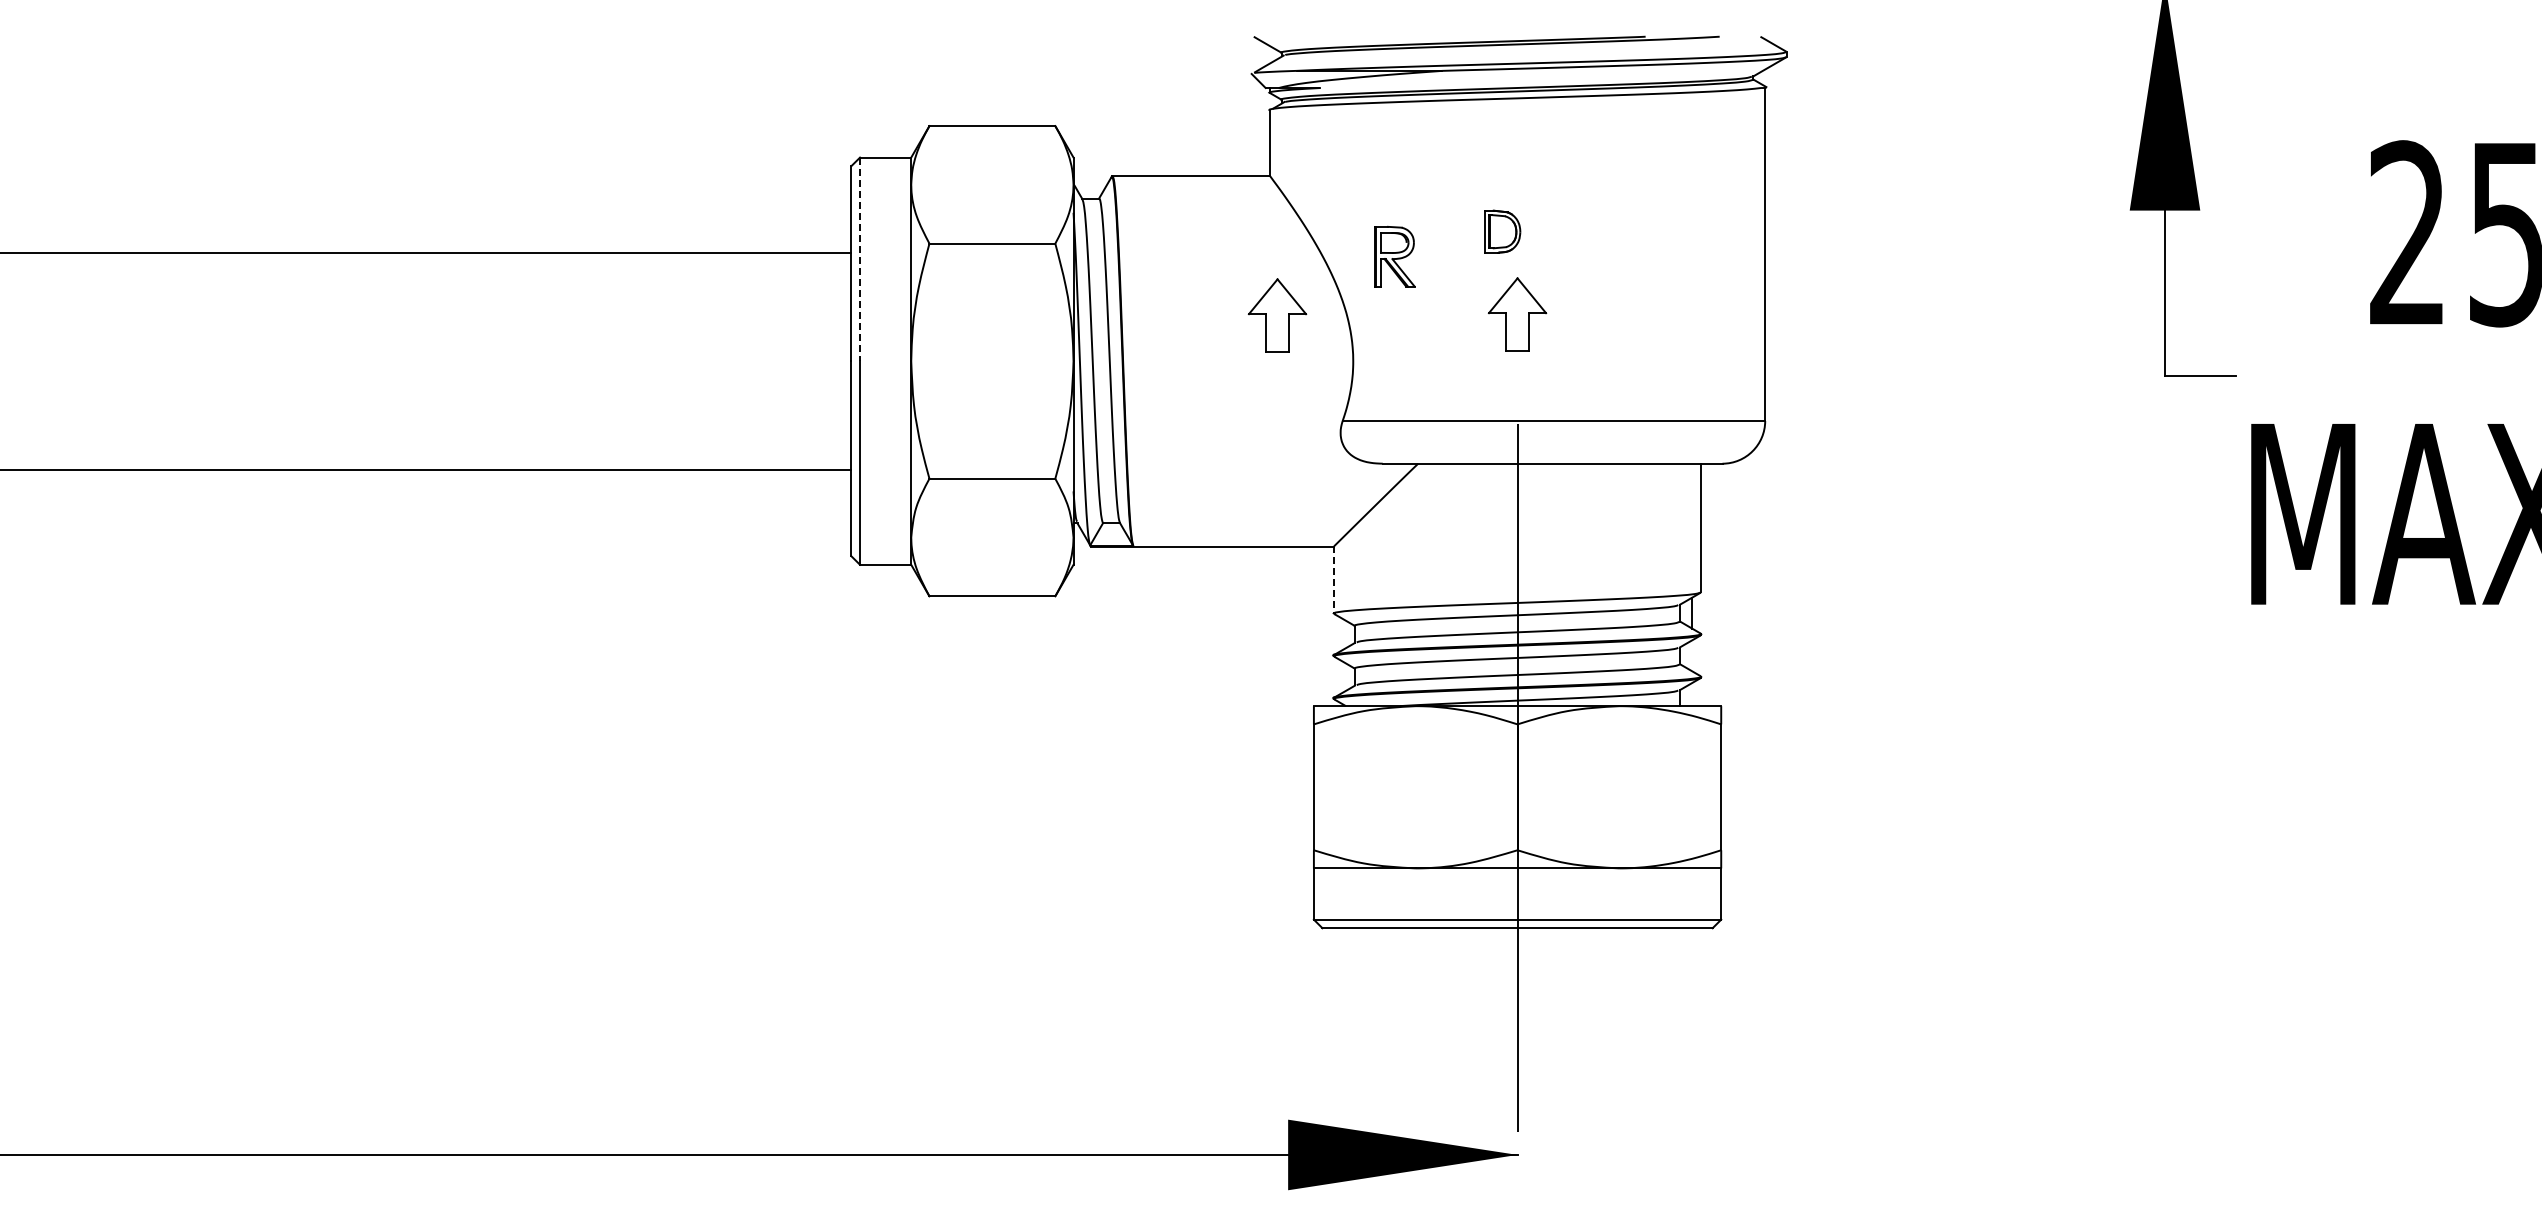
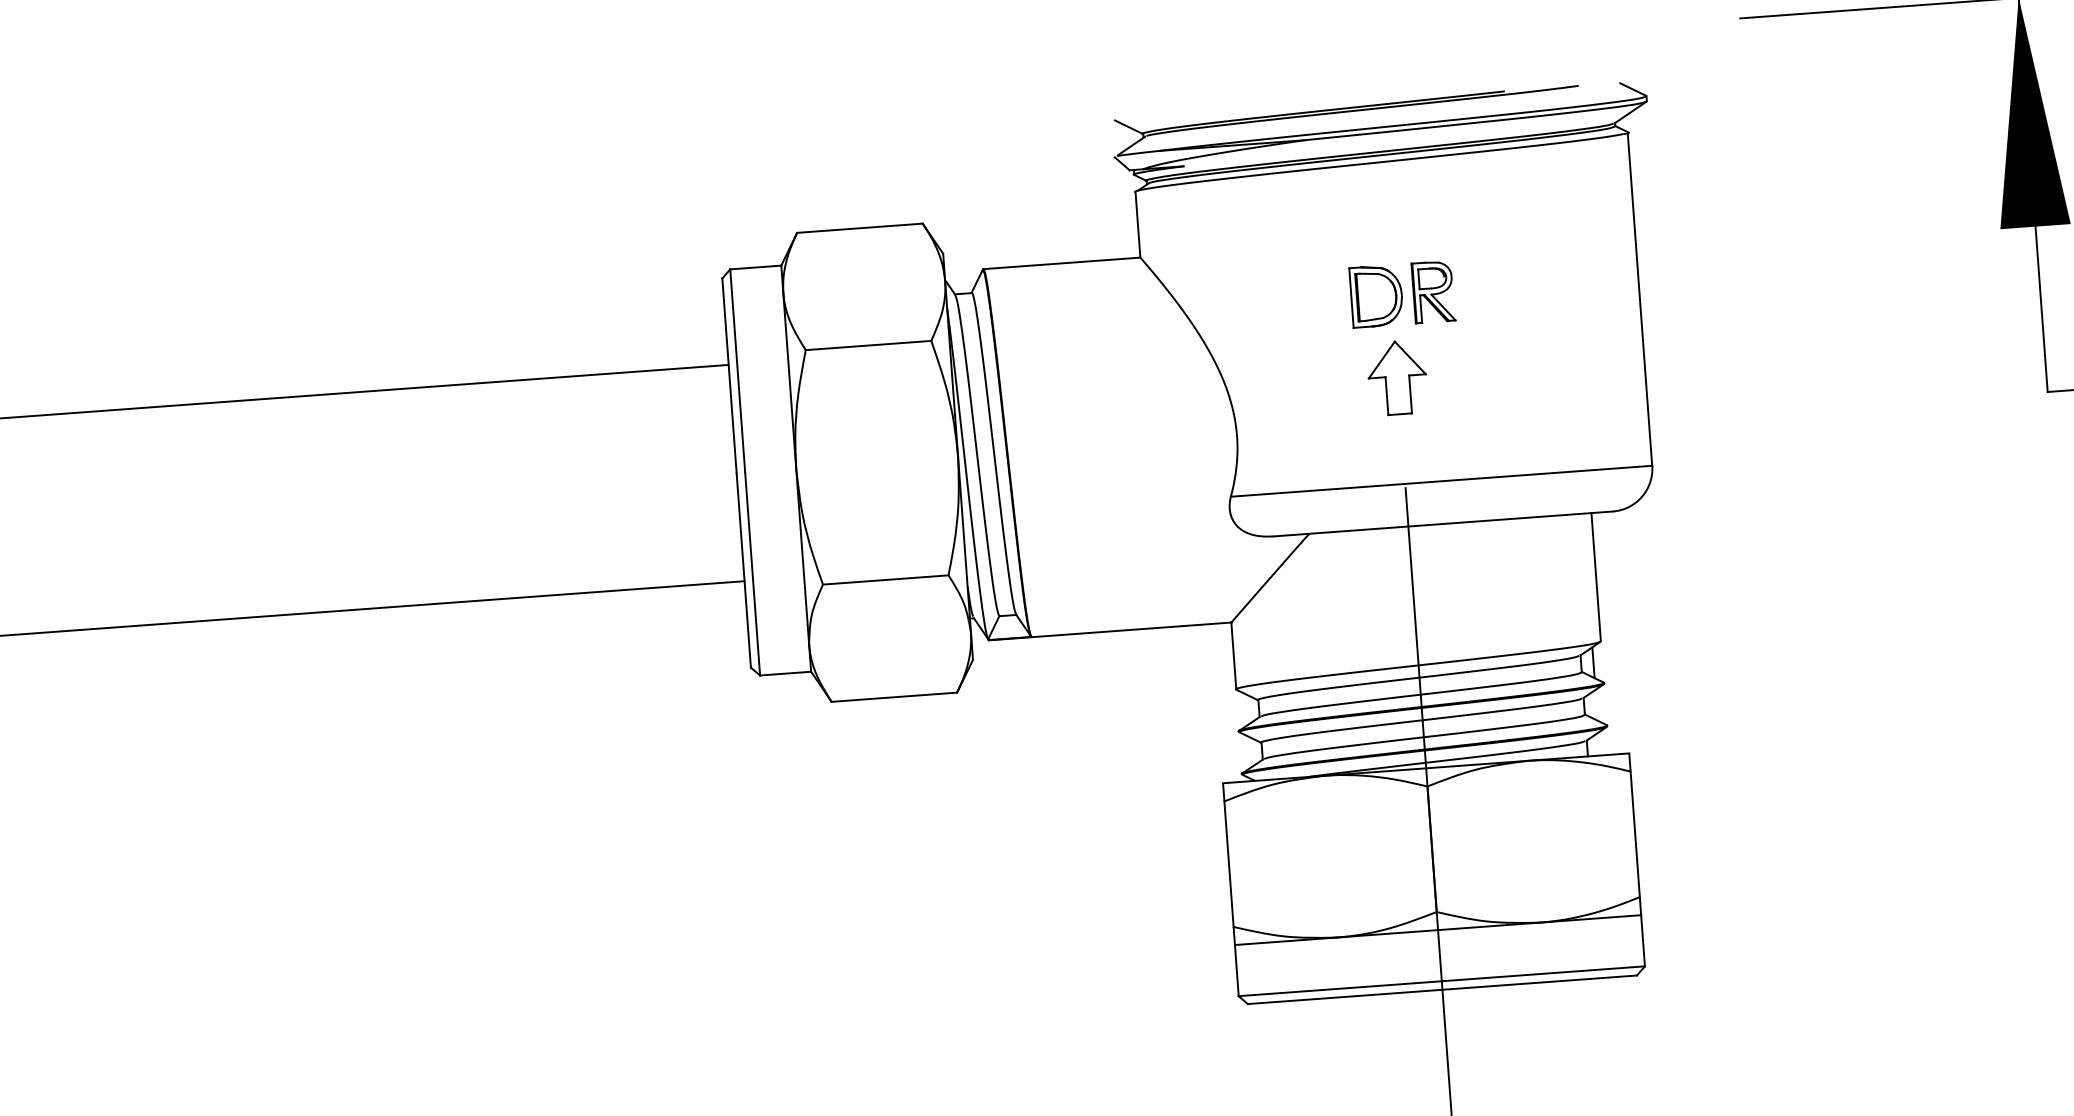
part: (1502, 231) -> (1376, 296), size x1.43
part: (1394, 256) -> (1433, 291), moved
line: (860, 259) -> (738, 370), dashed -> solid
part: (1277, 315) -> (1158, 396), removed
line: (1333, 579) -> (1233, 655), dashed -> solid

